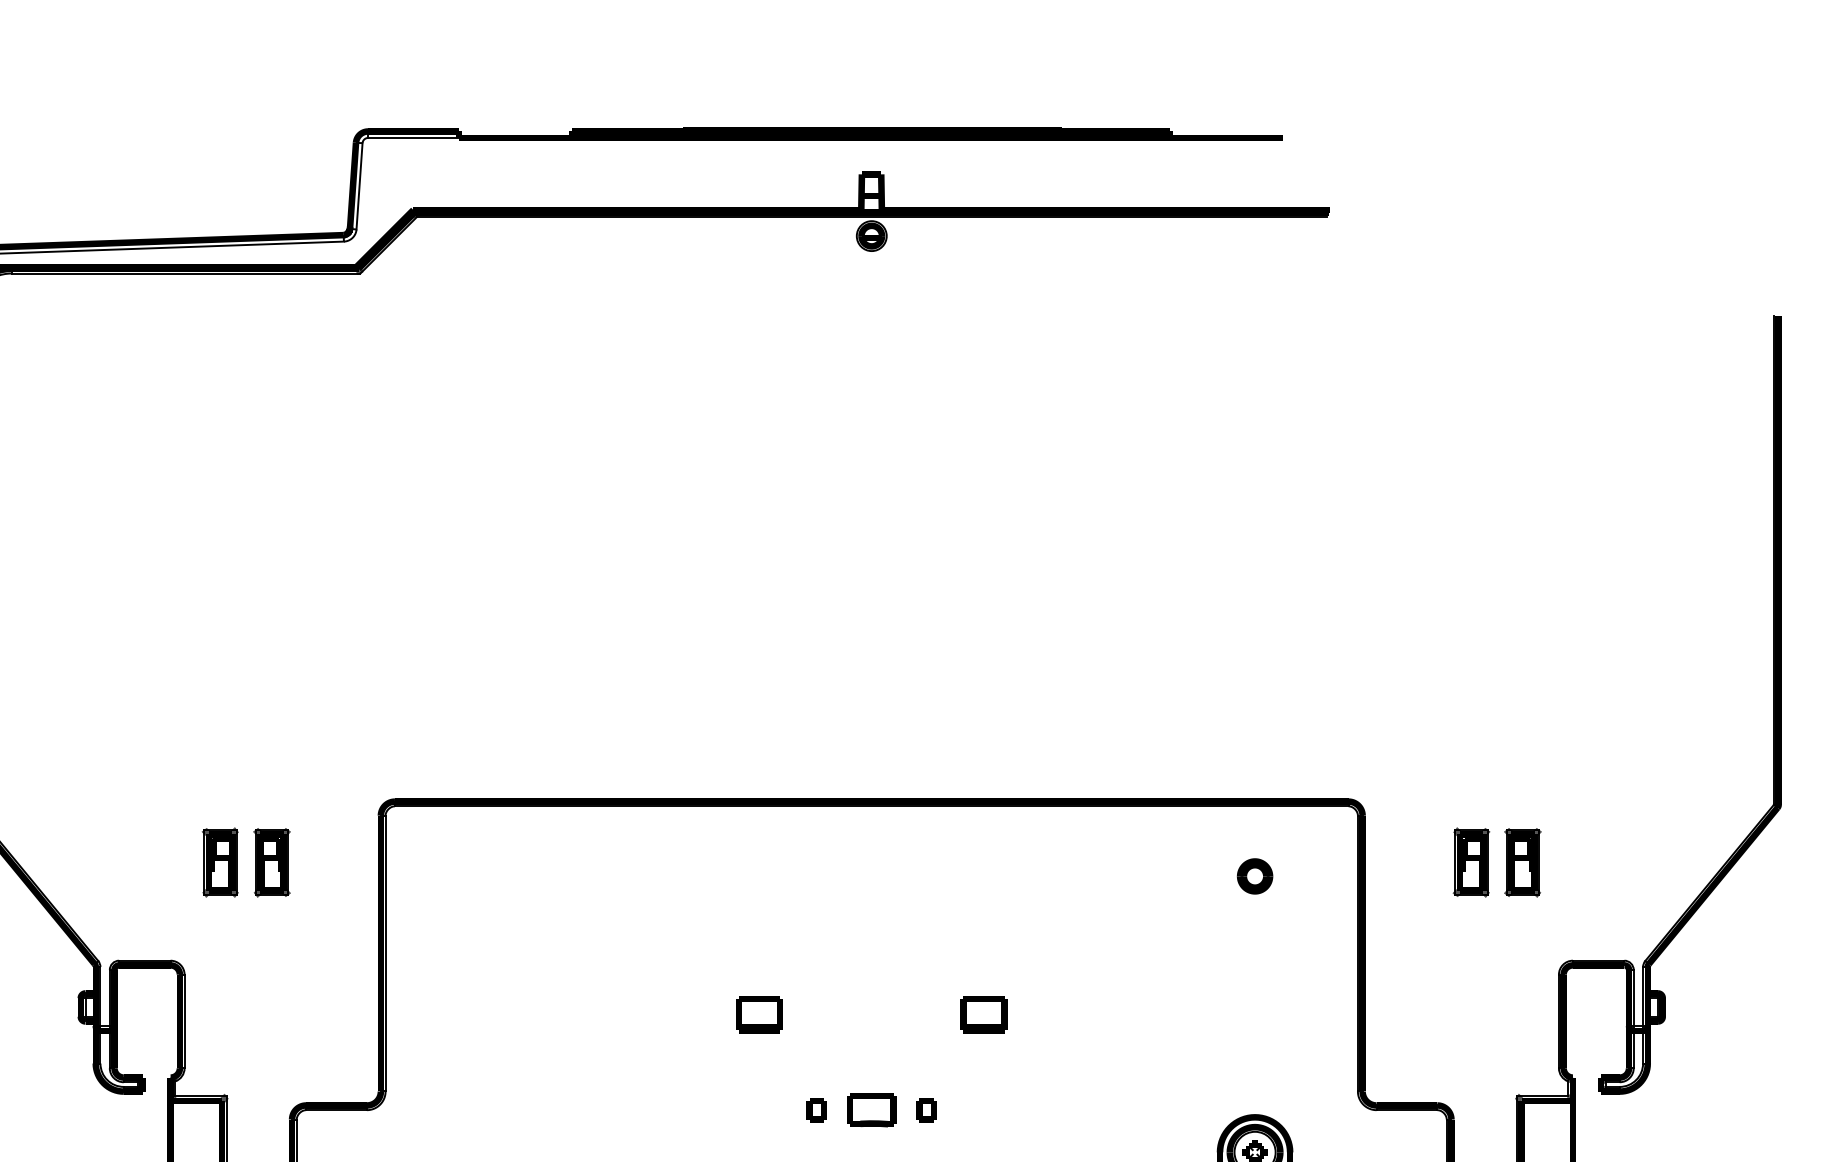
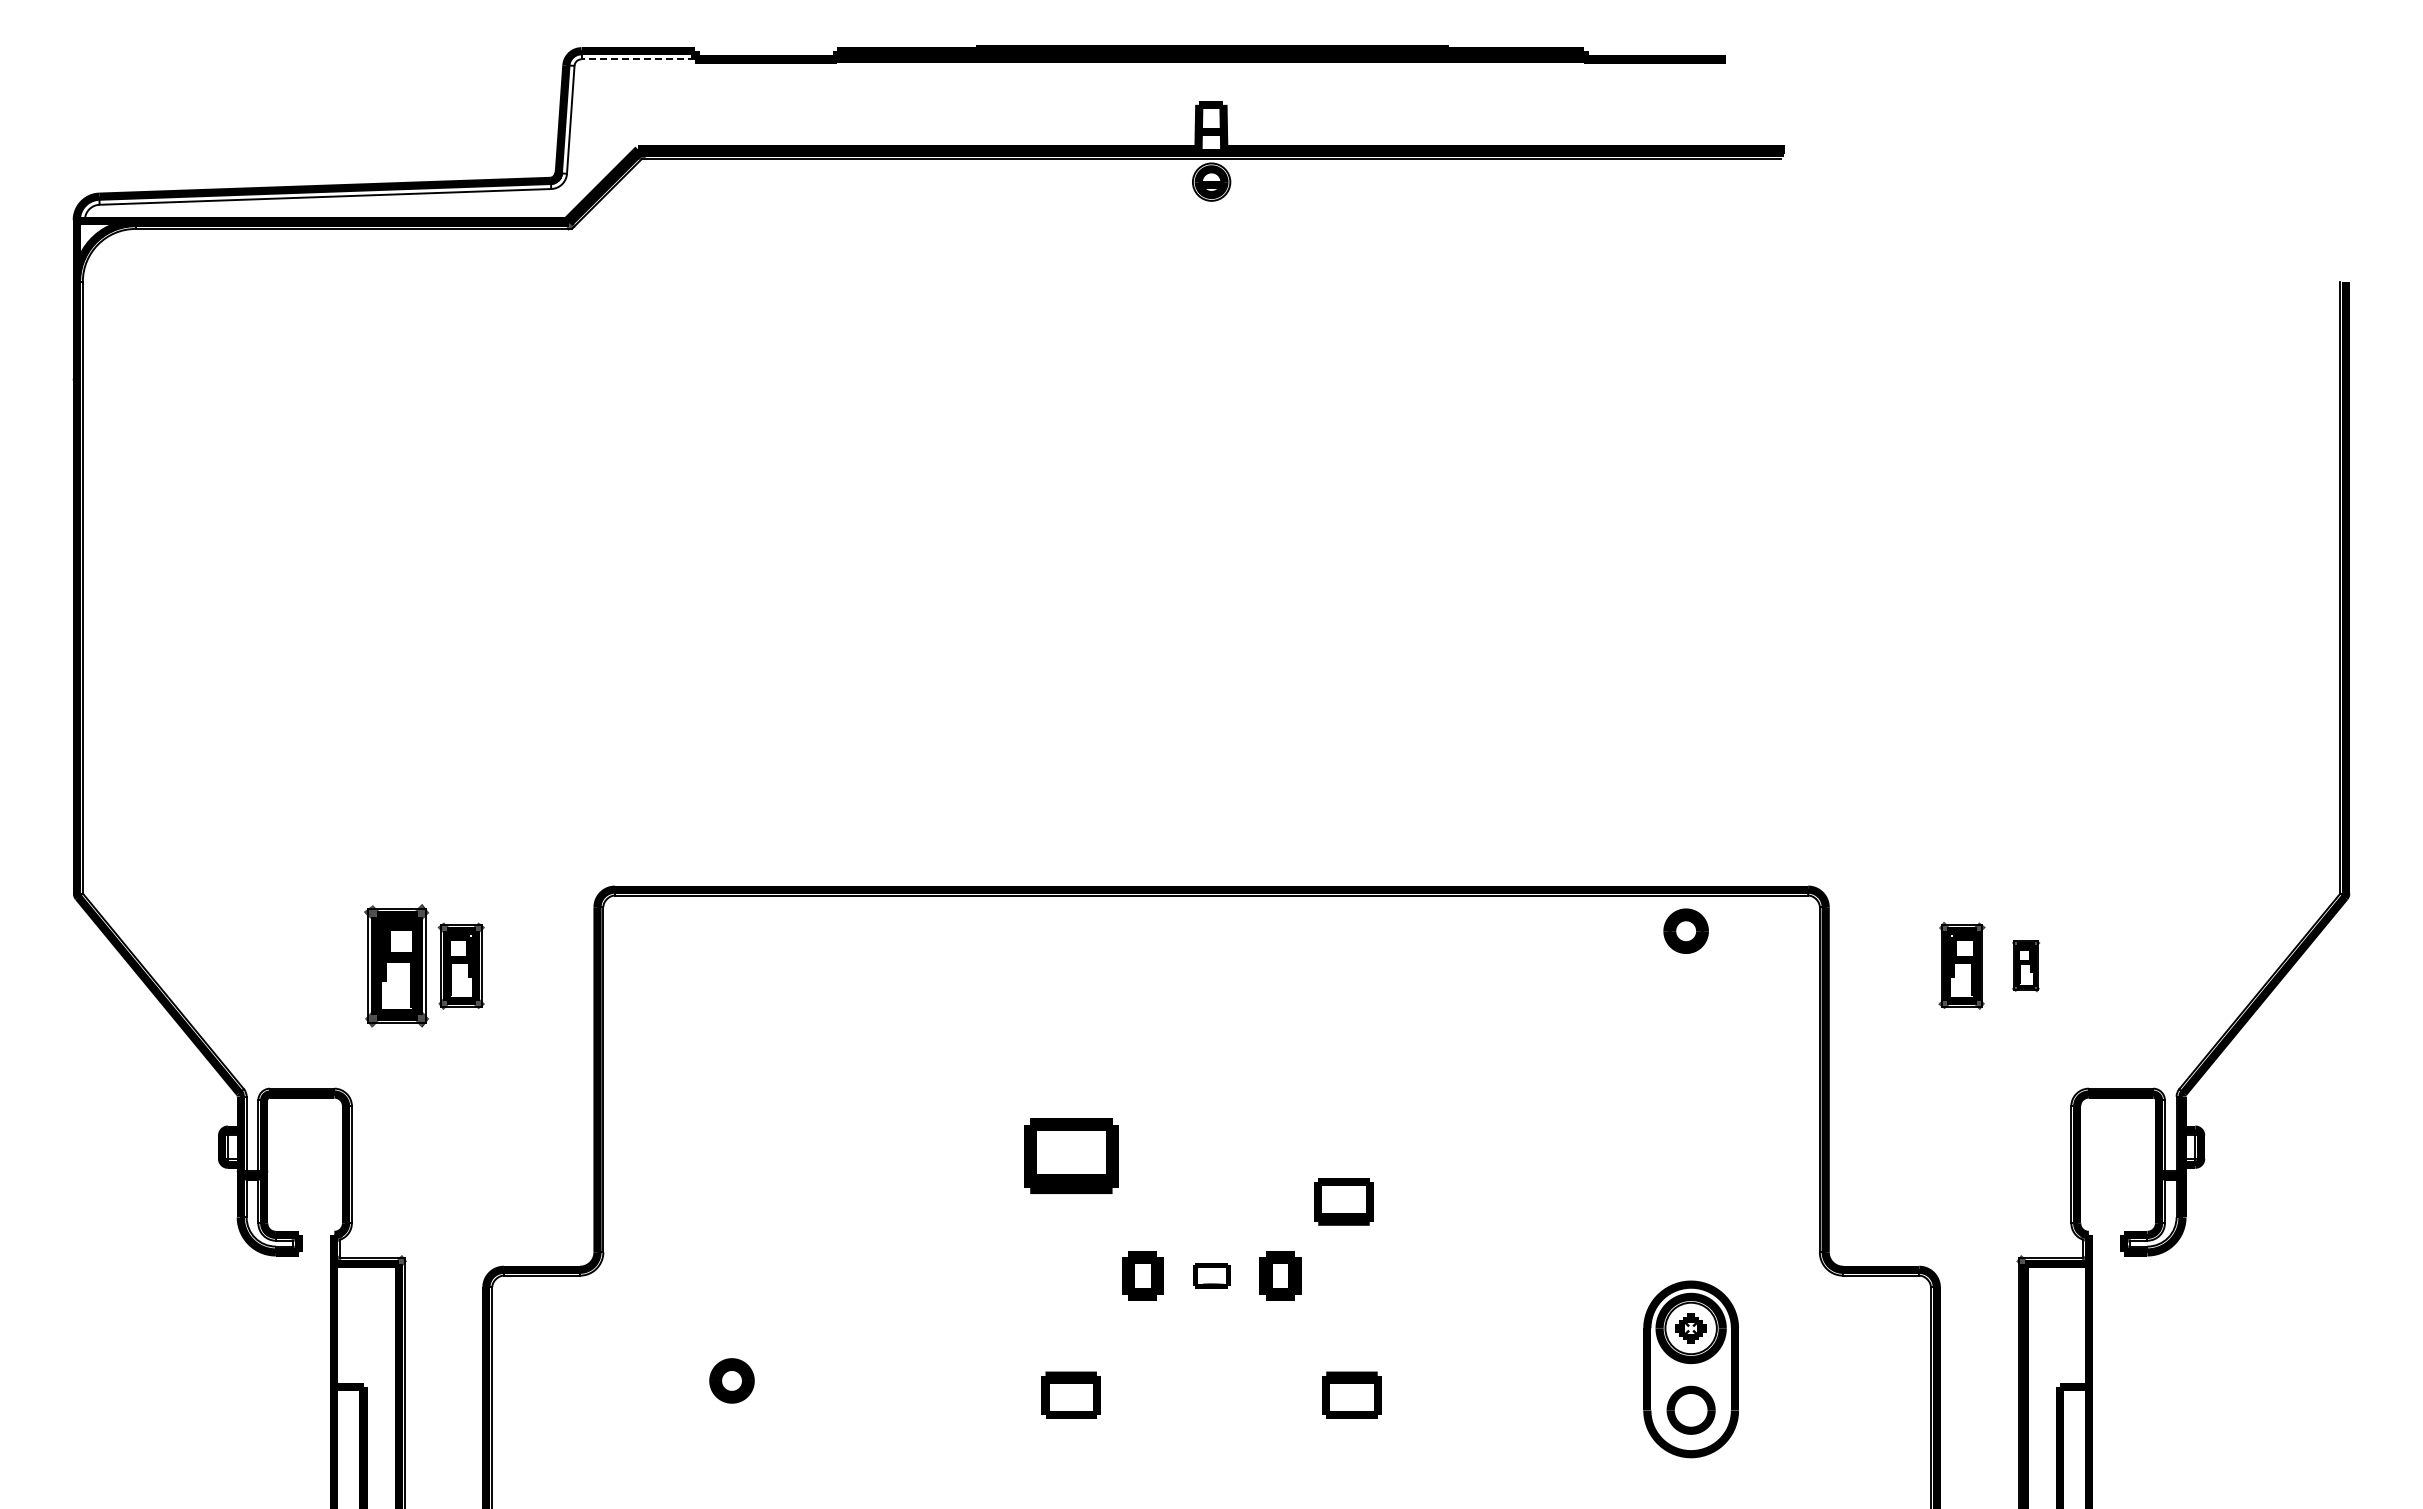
line: (413, 138) -> (638, 59), solid -> dashed
part: (220, 862) -> (396, 965), size x1.4
part: (1522, 862) -> (2025, 965), size x0.6
part: (1254, 875) -> (1685, 930), moved
part: (758, 1014) -> (1070, 1155), size x1.6
part: (983, 1014) -> (1343, 1201), moved
part: (816, 1110) -> (1142, 1275), size x1.6
part: (871, 1110) -> (1211, 1275), size x0.6
part: (926, 1110) -> (1279, 1275), size x1.6

